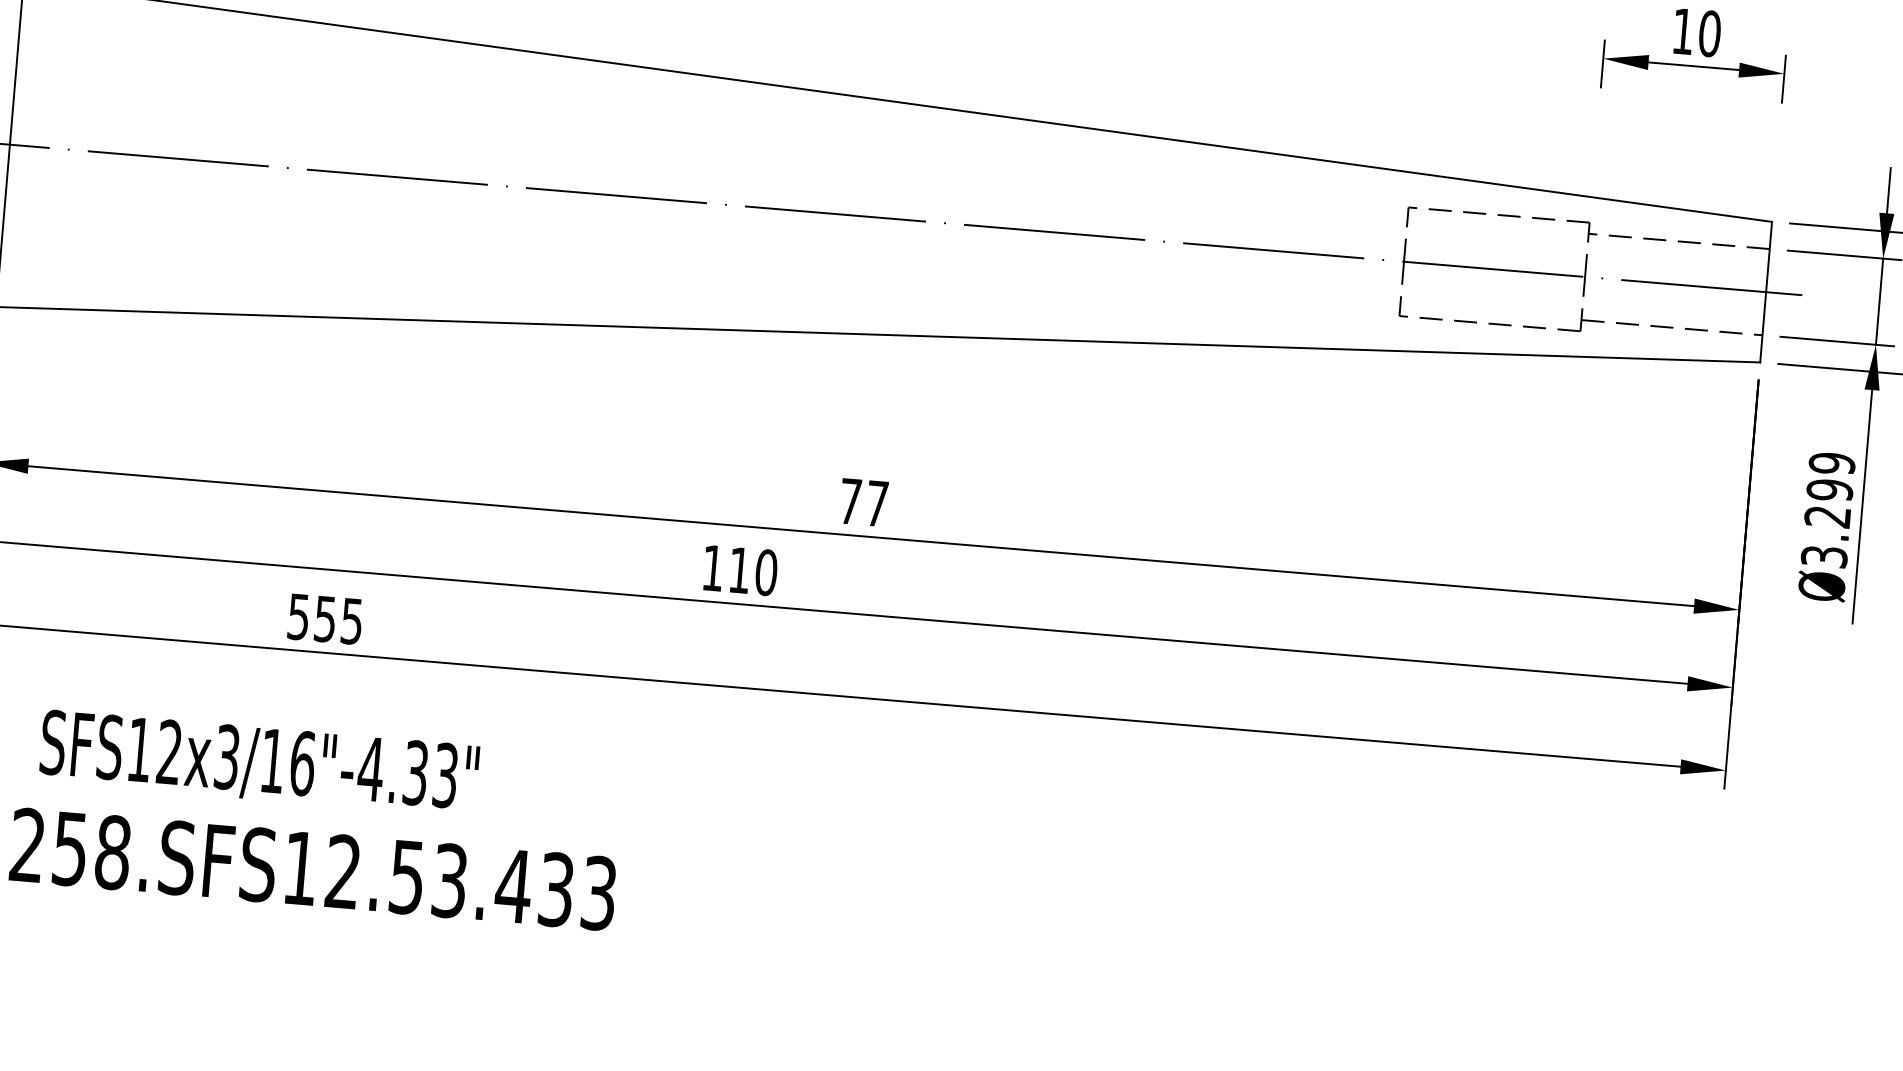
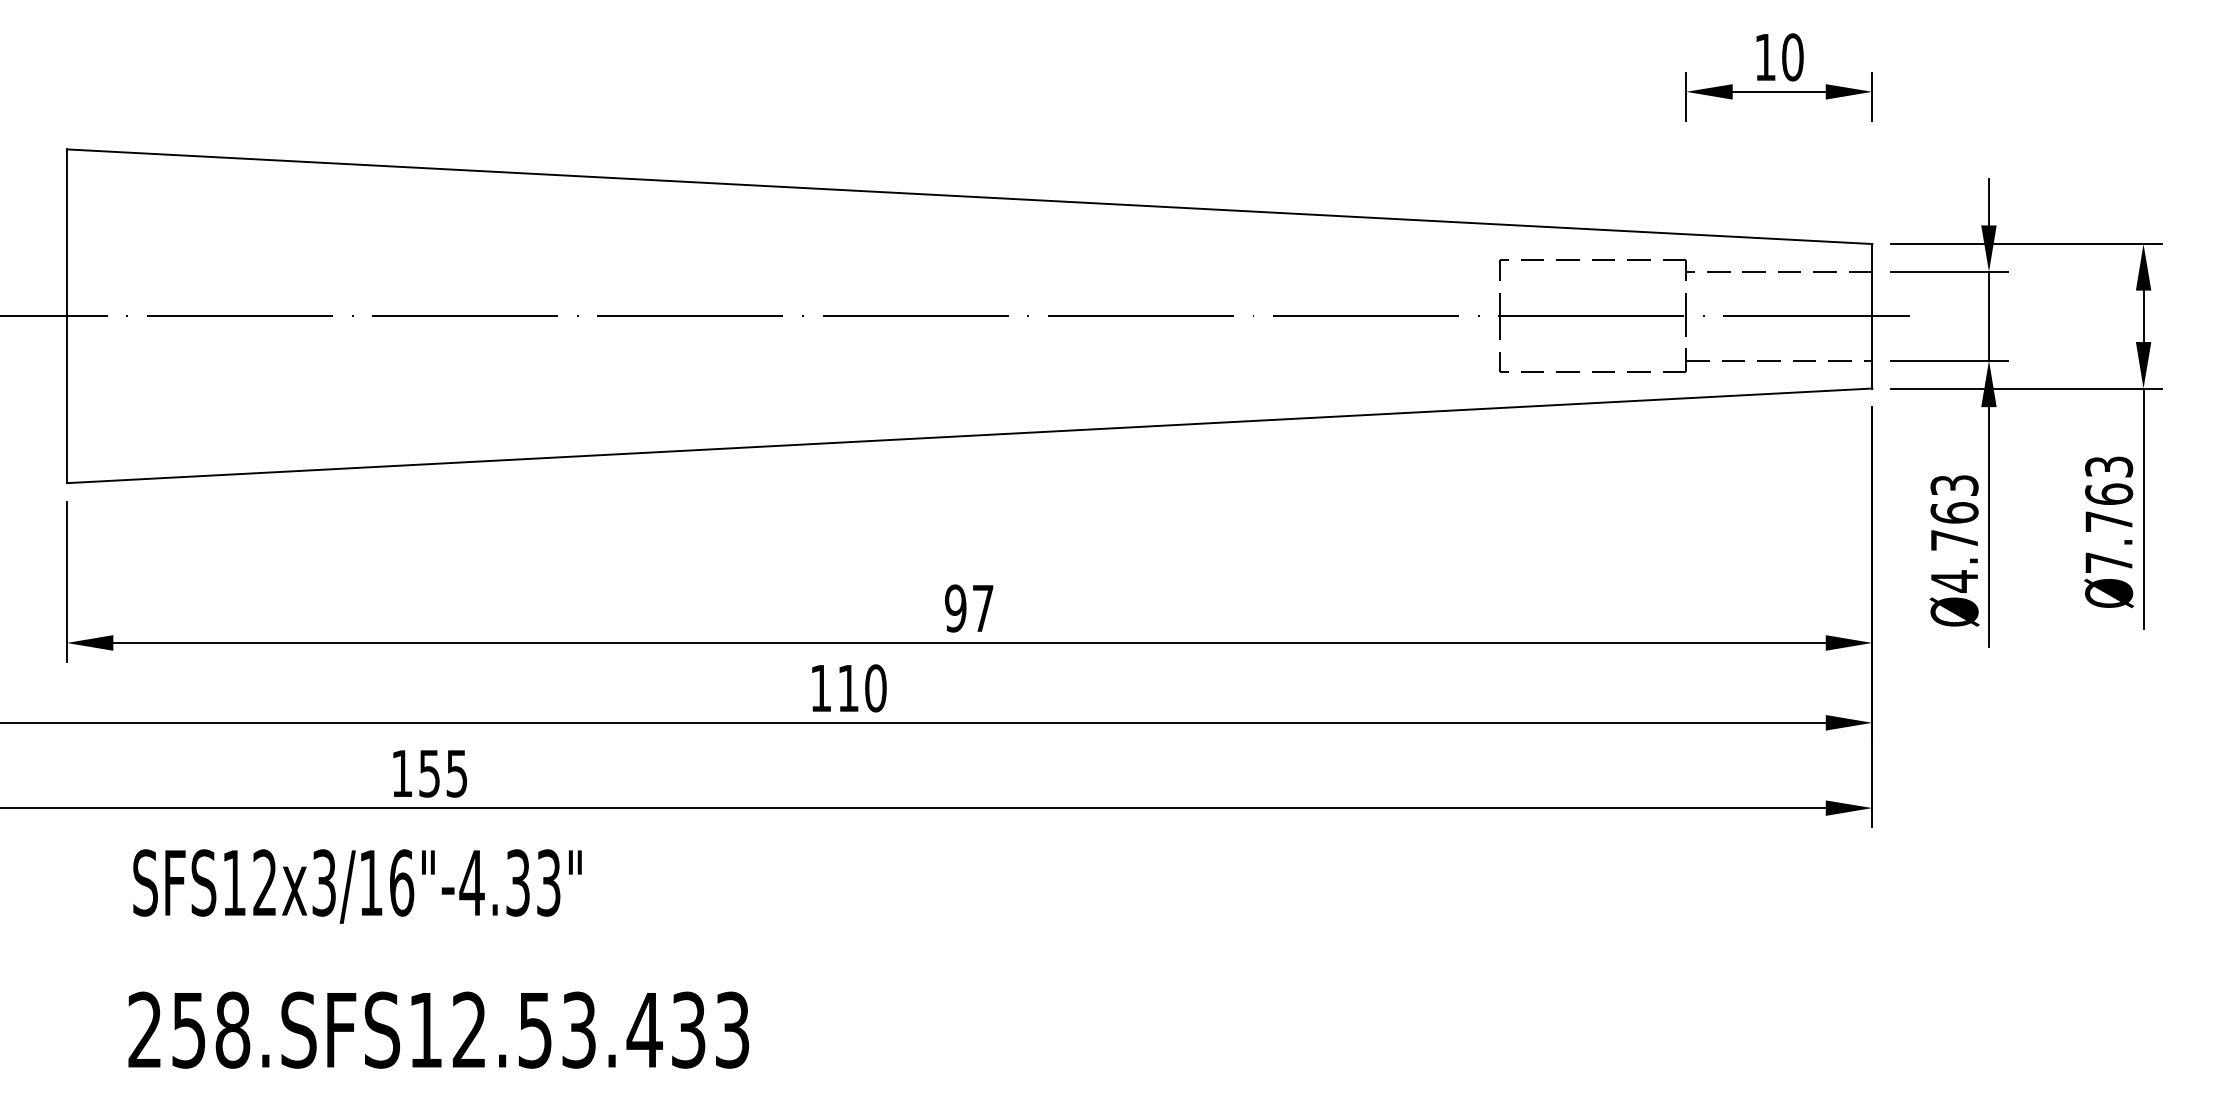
text: (850, 501) -> (955, 608), 77 -> 97
text: (1828, 510) -> (1954, 533), Ø3.299 -> Ø4.763
text: (299, 616) -> (402, 773), 555 -> 155
text: (259, 763) -> (357, 886), moved

